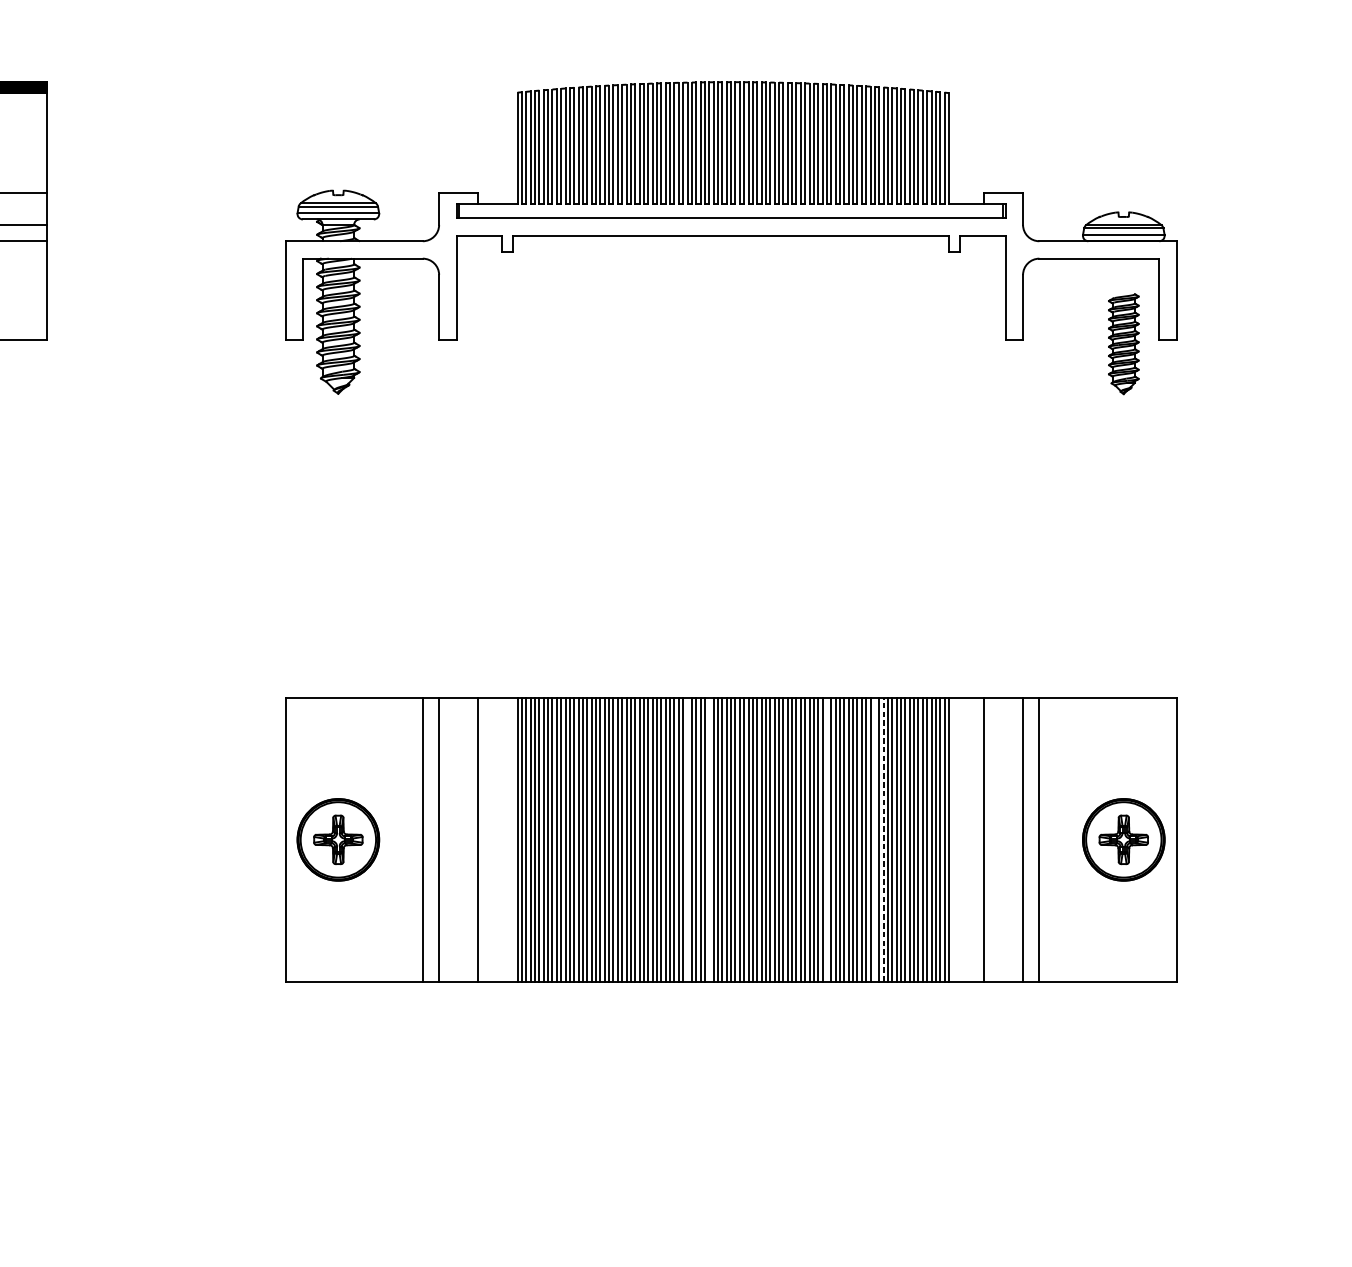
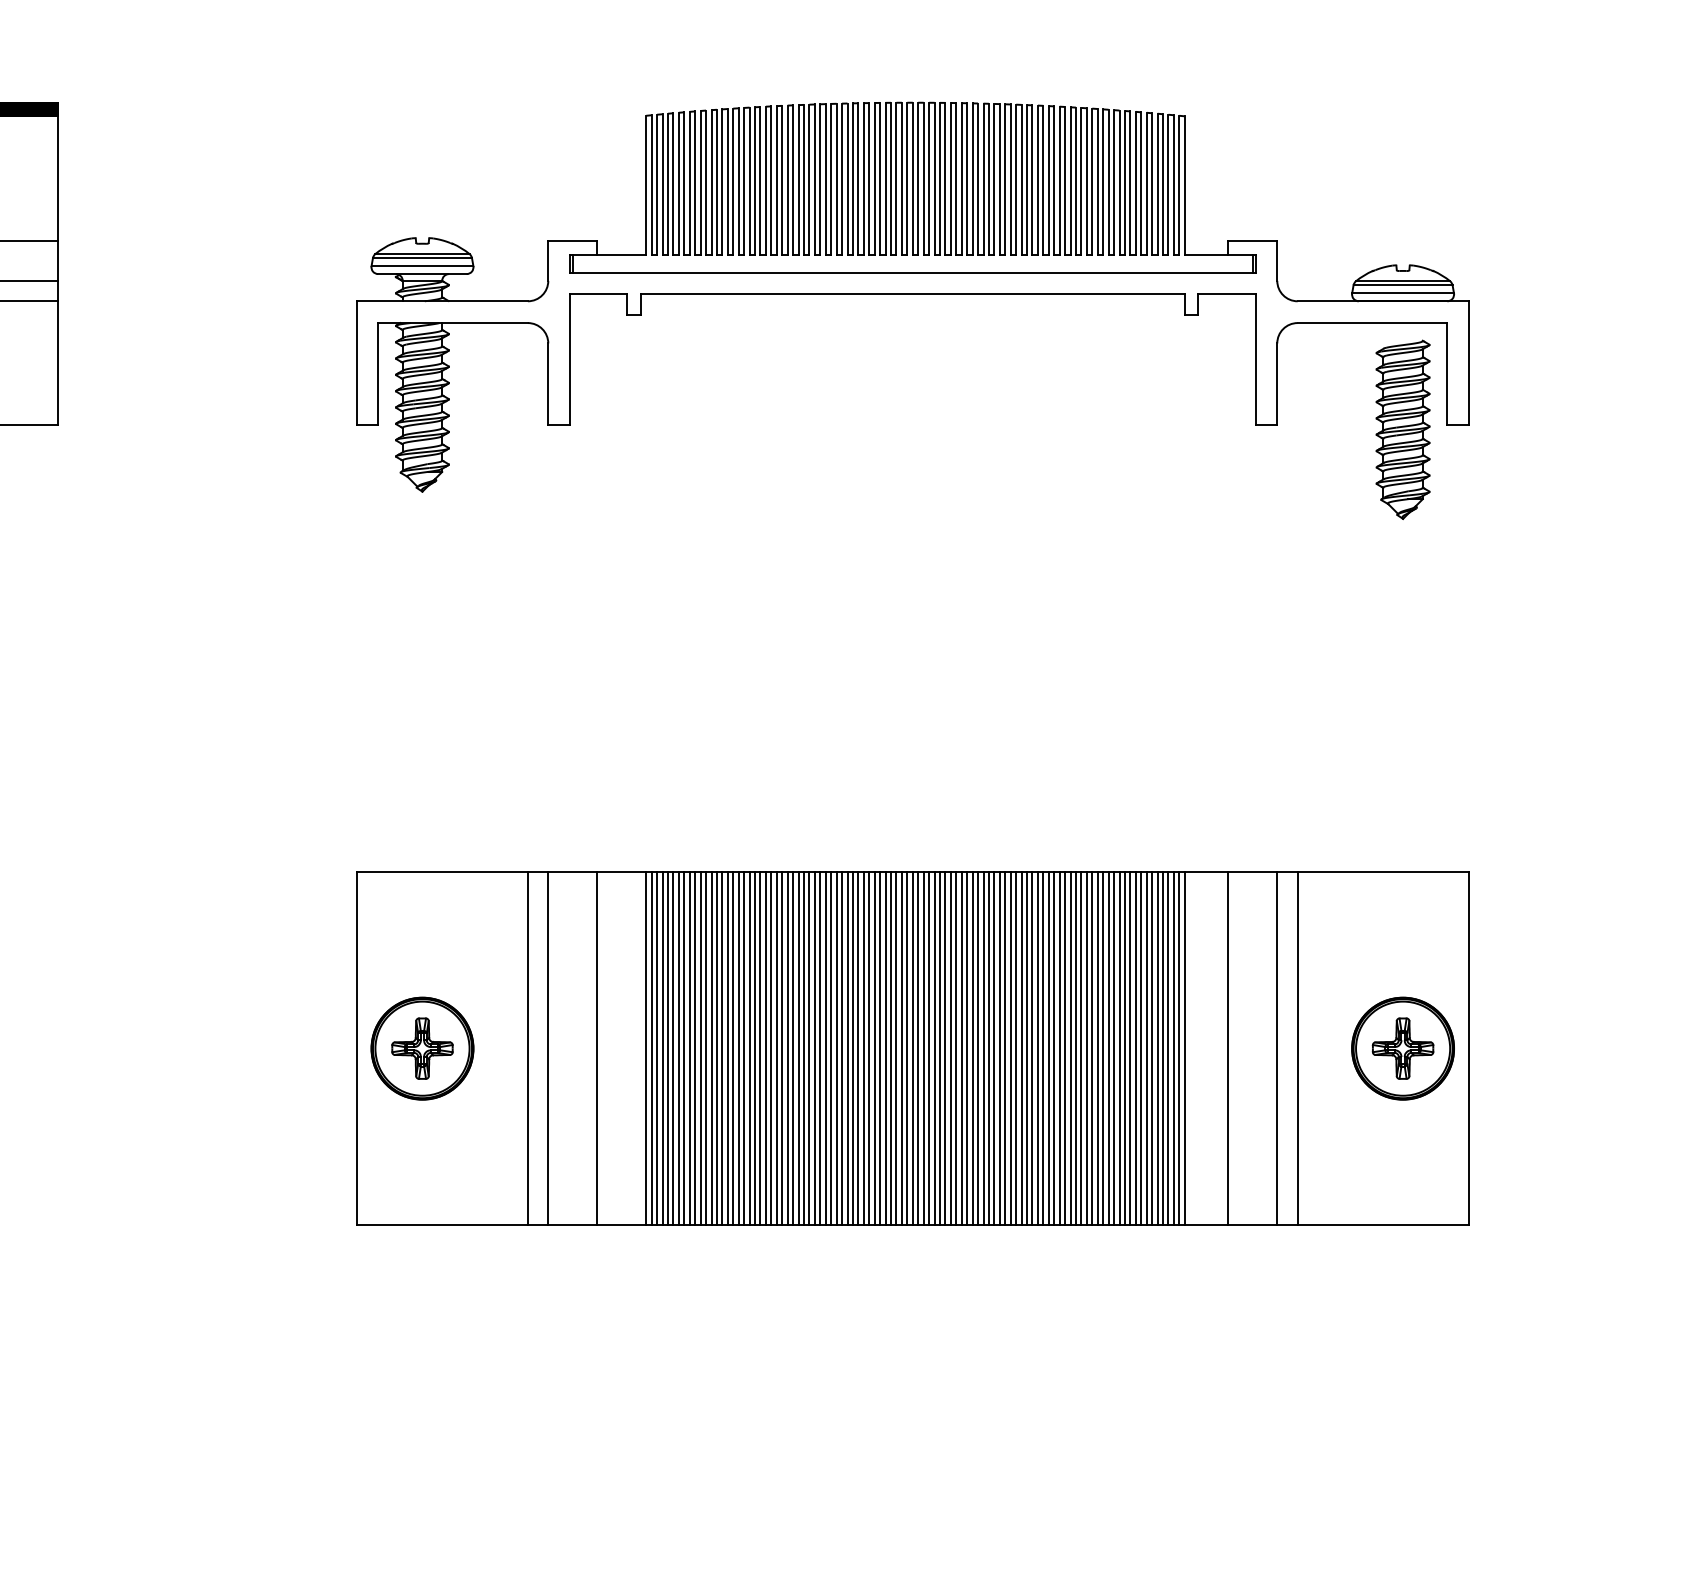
part: (1123, 343) -> (1402, 429), size x1.43
line: (687, 839) -> (858, 1048), added
line: (709, 839) -> (885, 1048), added
line: (826, 839) -> (1032, 1048), added
line: (875, 839) -> (1092, 1048), added
line: (883, 839) -> (1103, 1048), dashed -> solid

